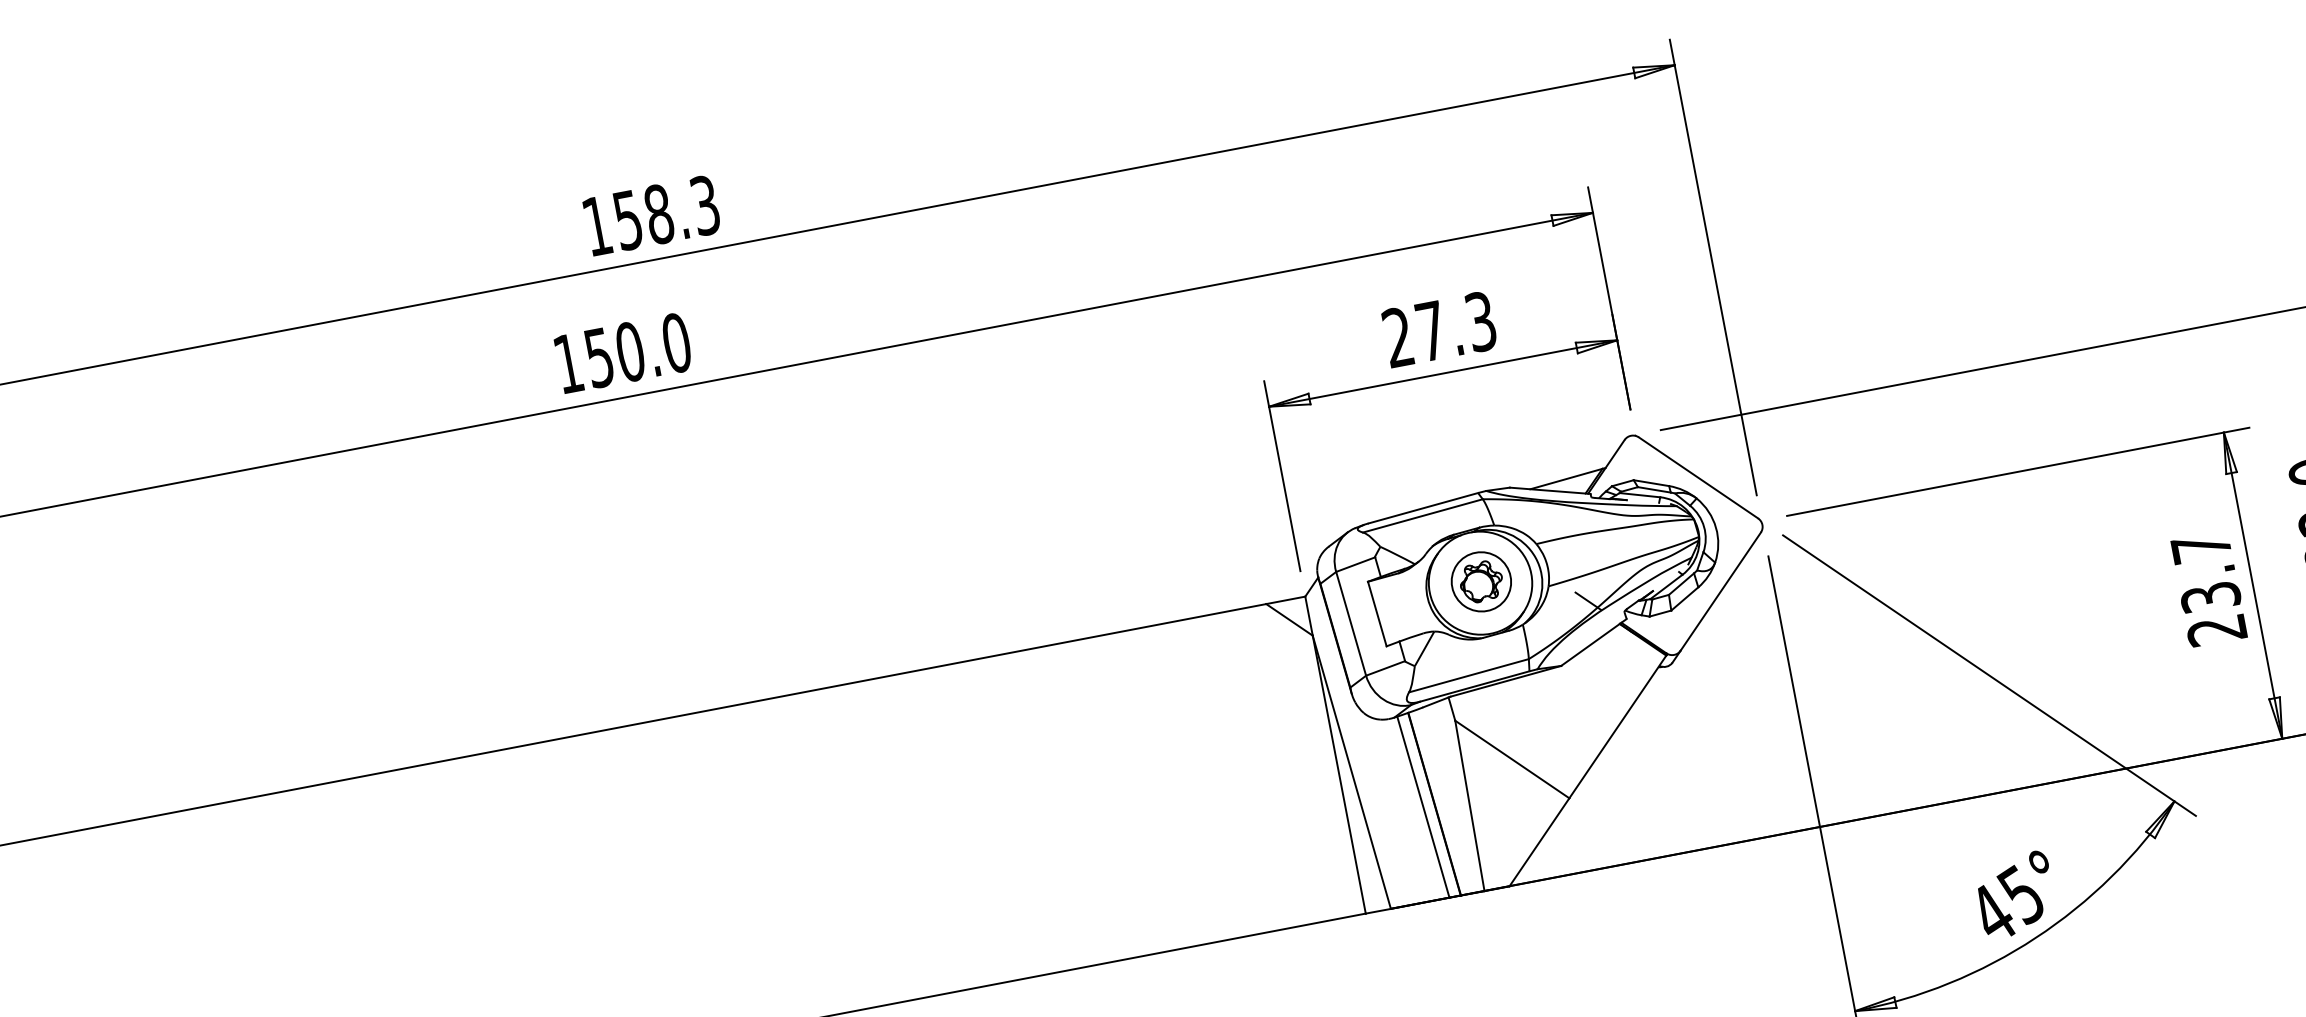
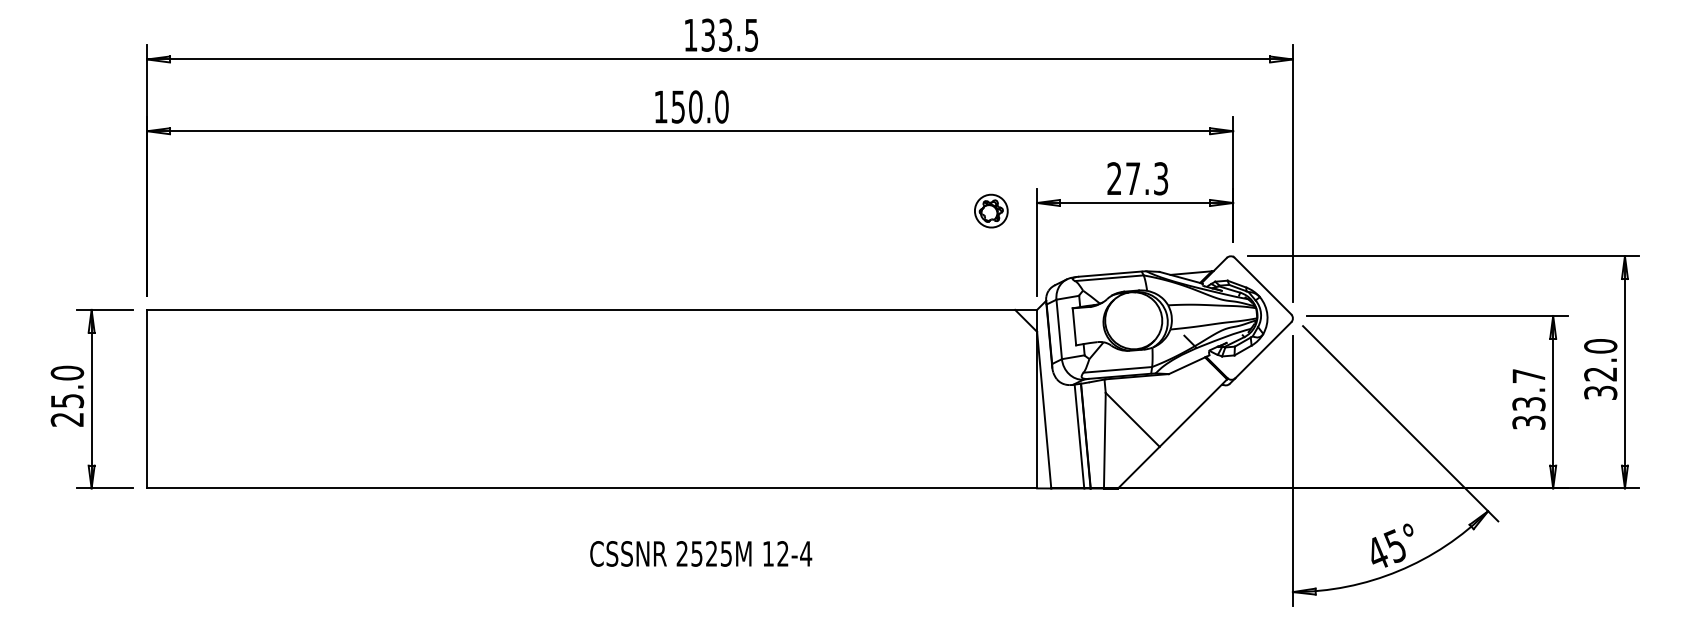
text: (667, 211) -> (730, 34), 158.3 -> 133.5
part: (1481, 580) -> (991, 210), moved
text: (2216, 630) -> (1528, 422), 23.7 -> 33.7

